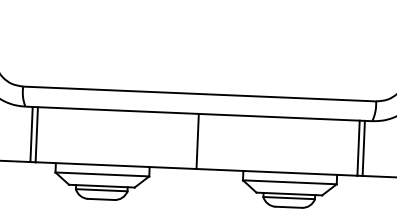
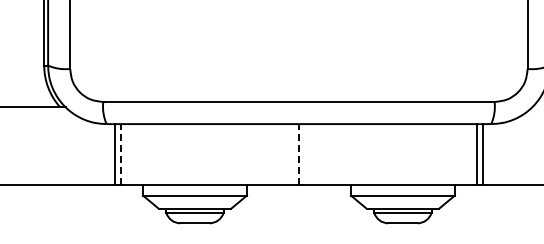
line: (36, 134) -> (120, 154), solid -> dashed
line: (197, 141) -> (298, 154), solid -> dashed

